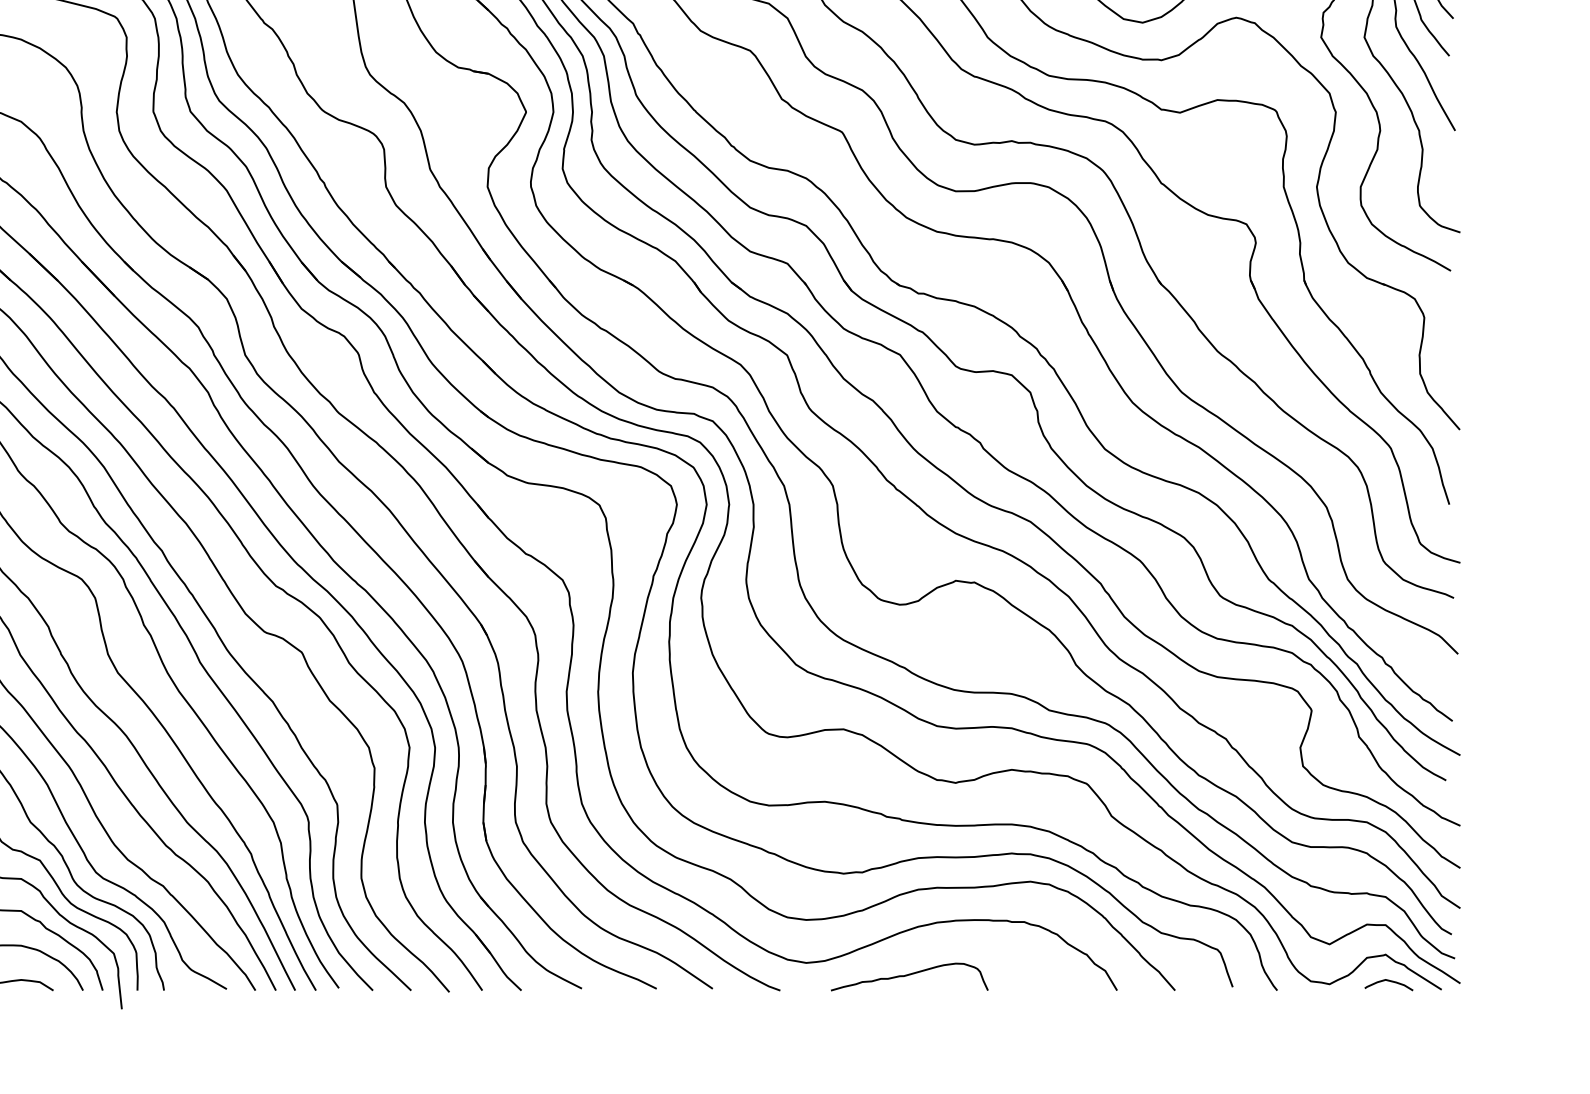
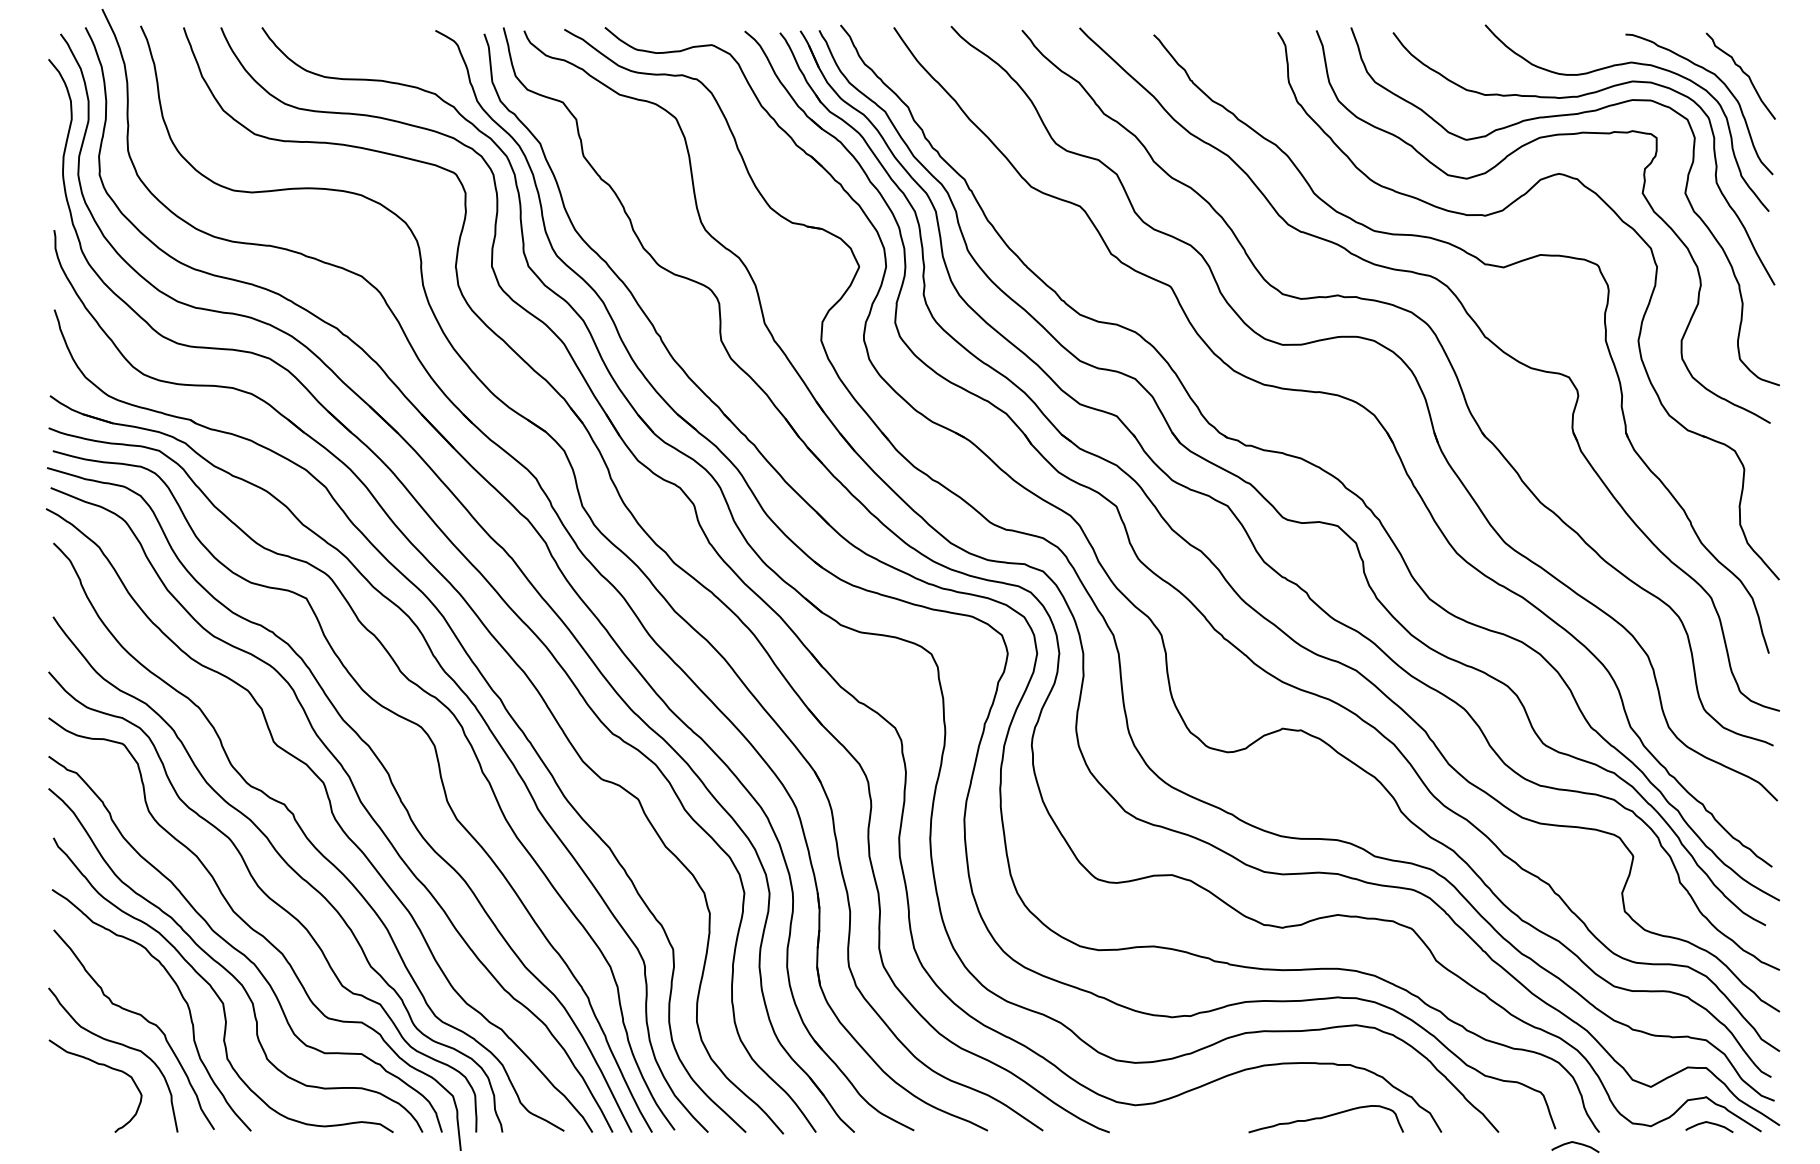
curve: (907, 976) -> (1324, 1118), moved
curve: (1255, 1002) -> (1577, 1144), added

